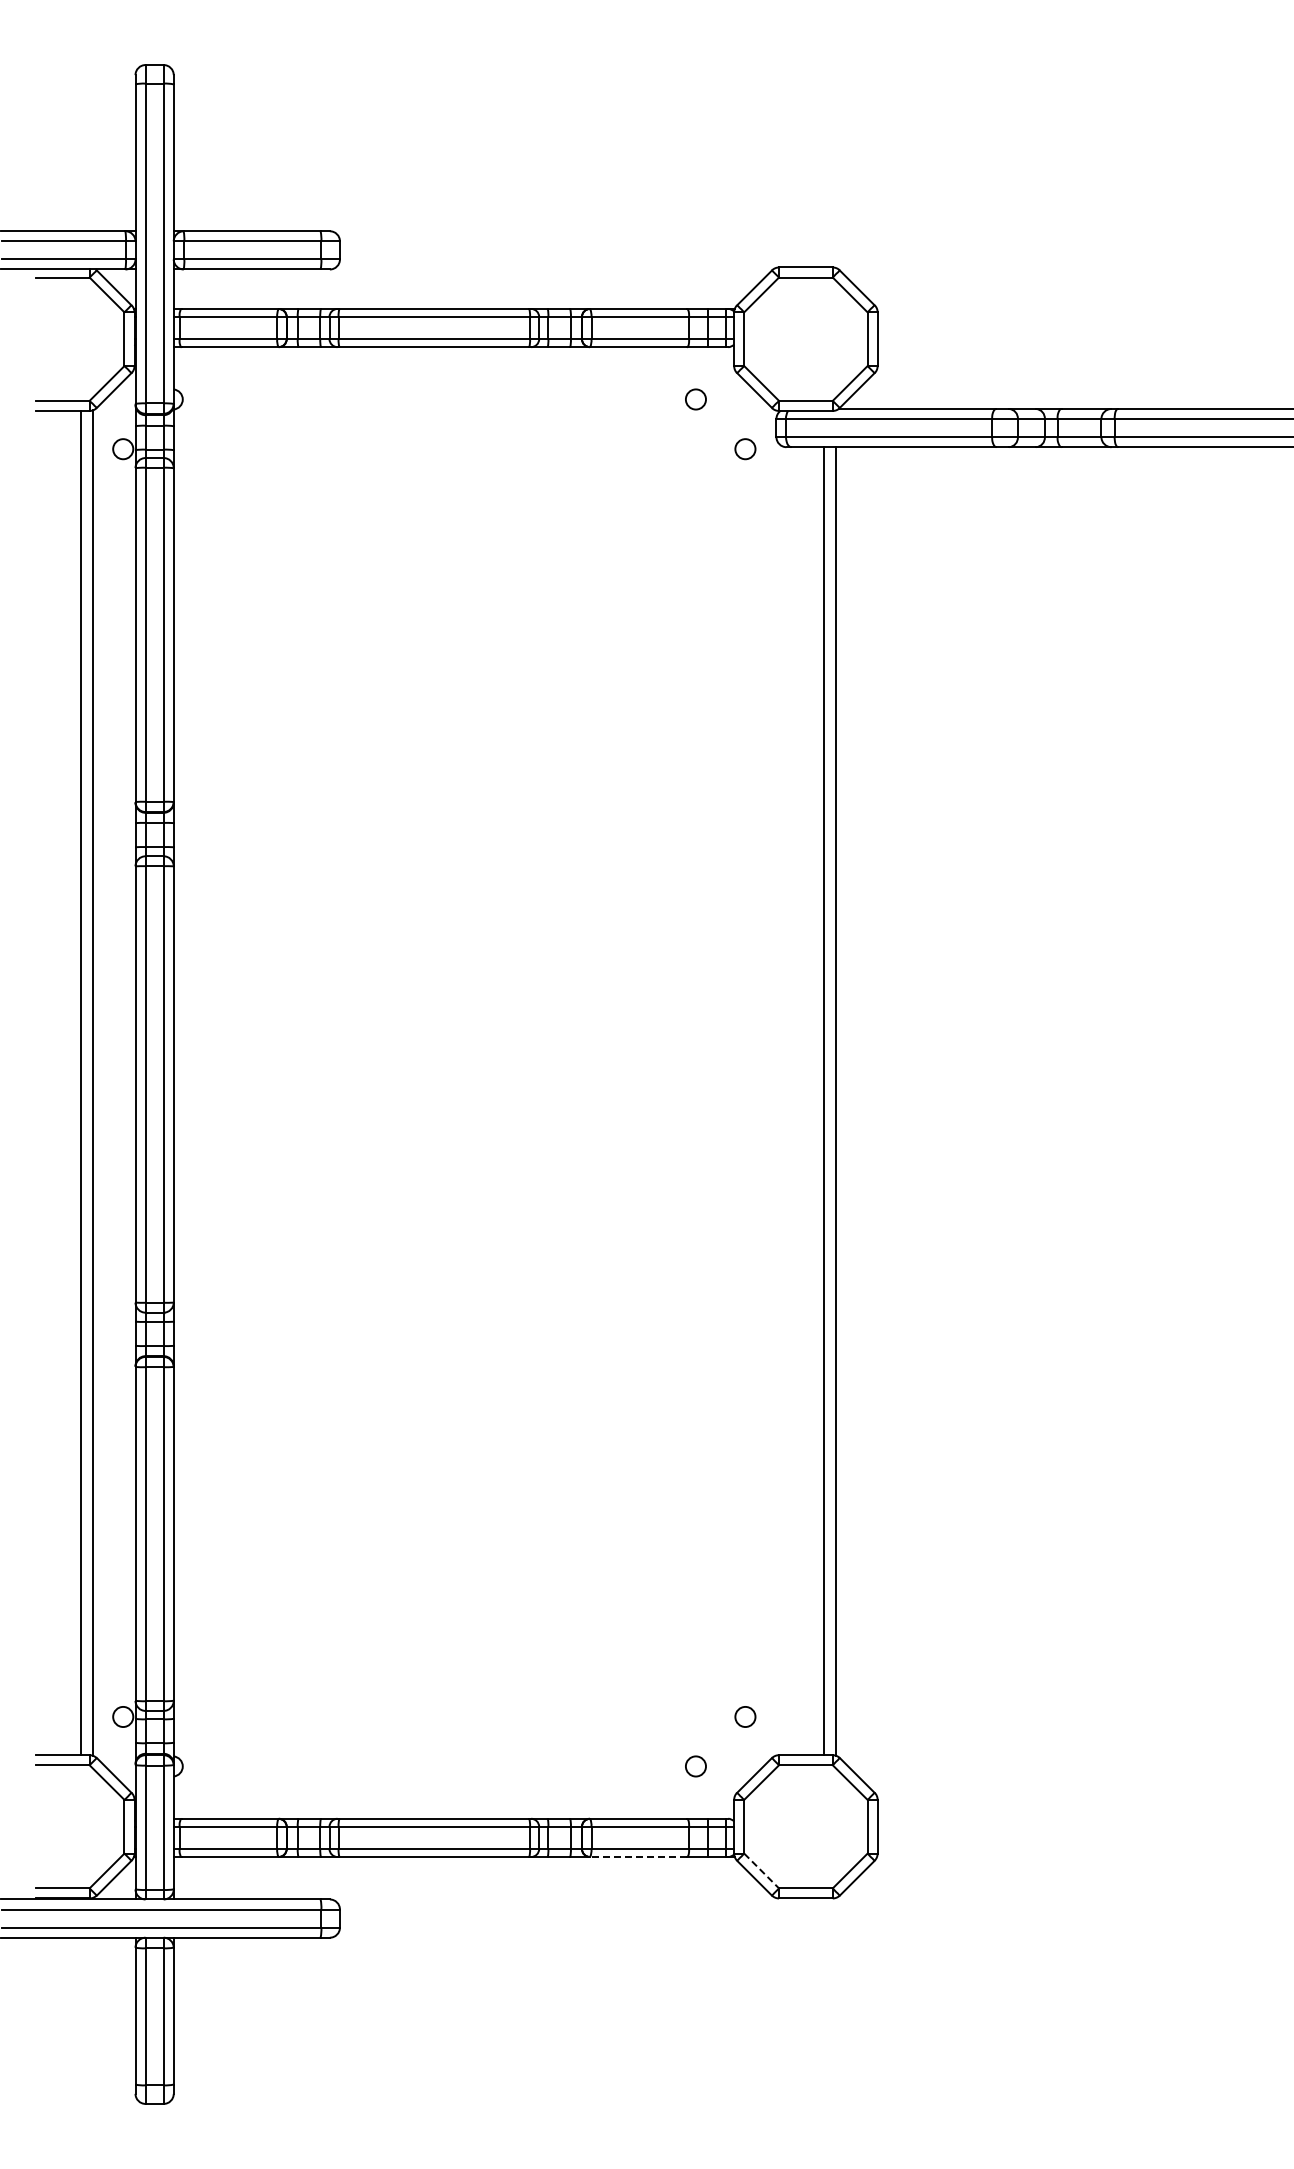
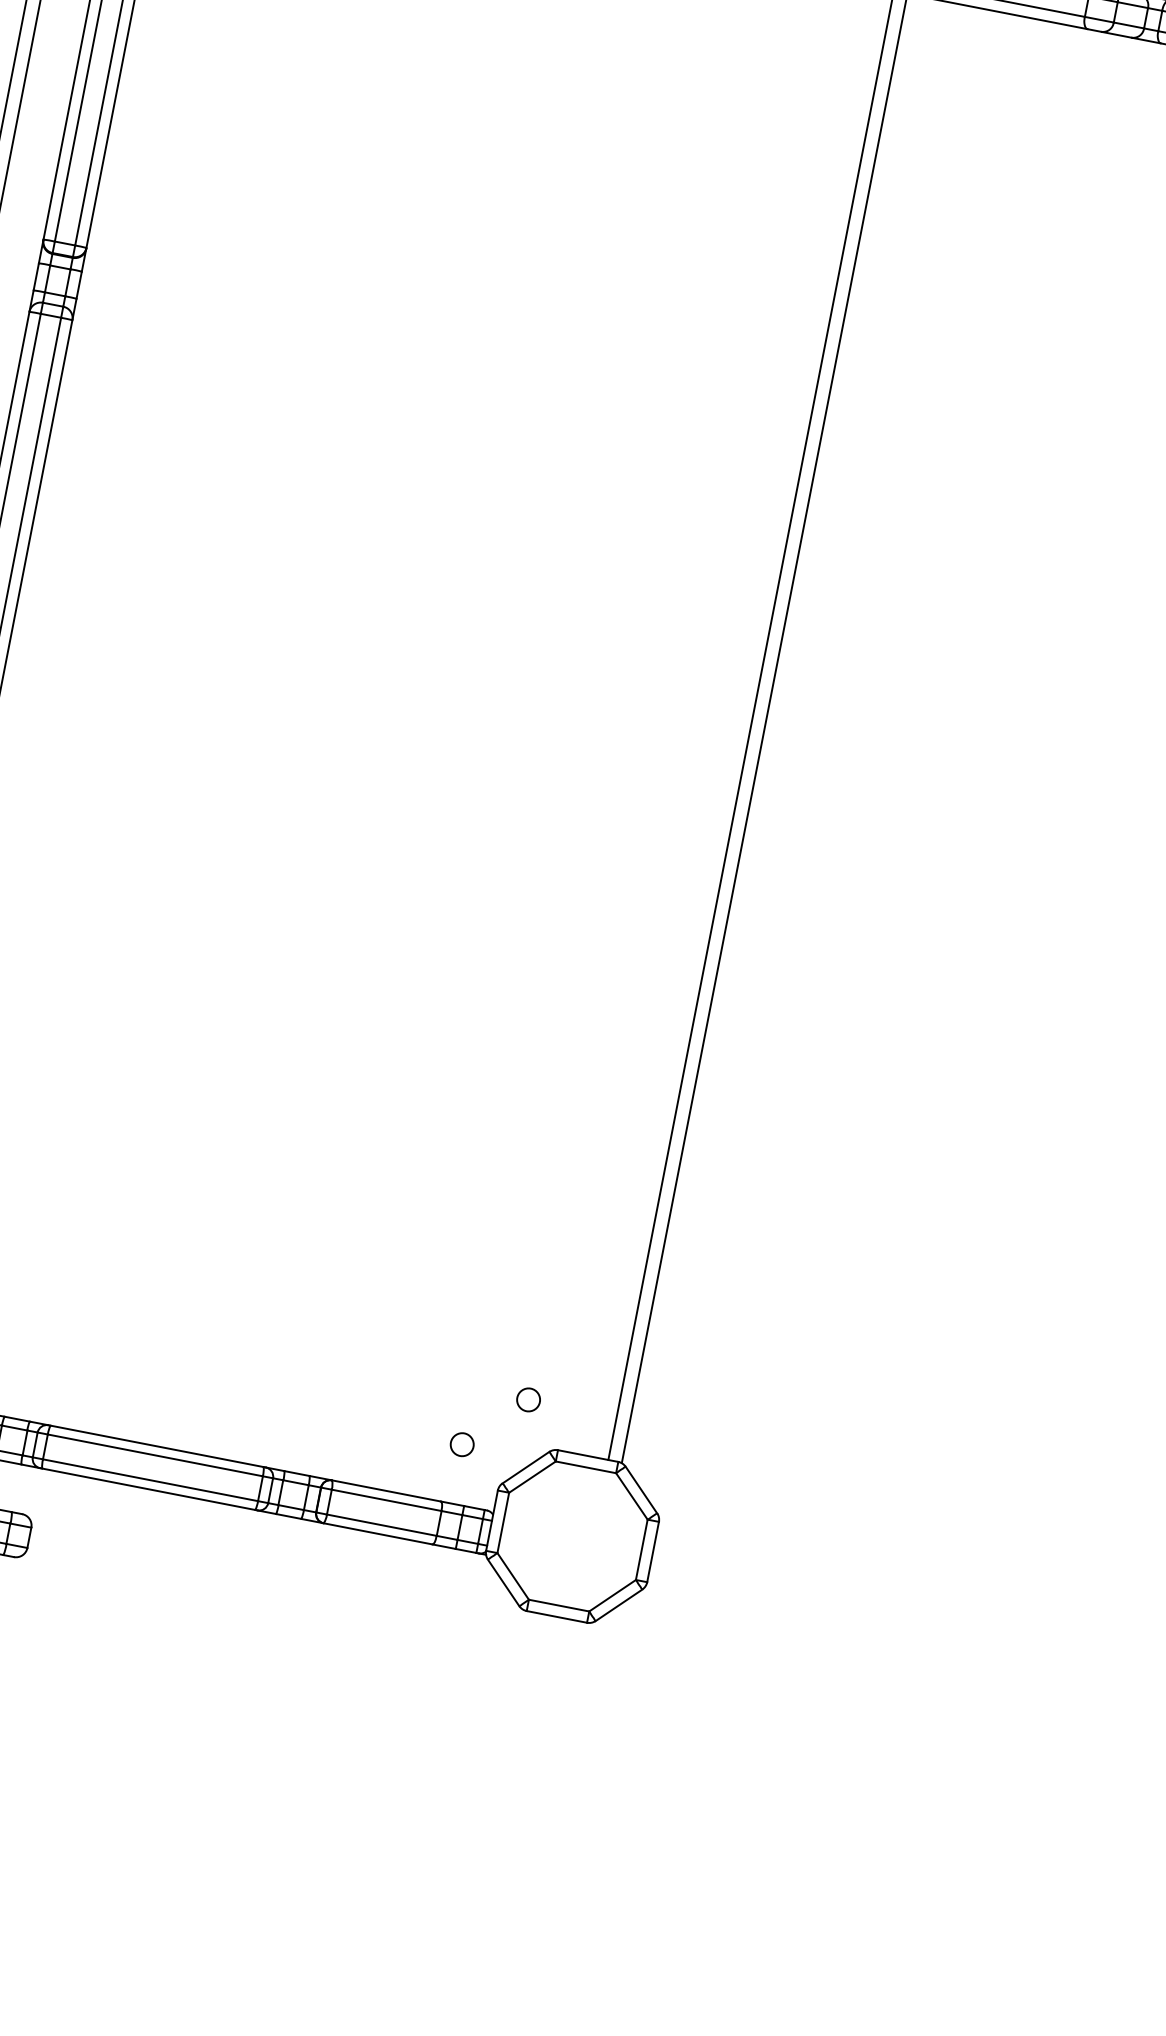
line: (638, 1857) -> (377, 1534), dashed -> solid
line: (761, 1871) -> (512, 1576), dashed -> solid

